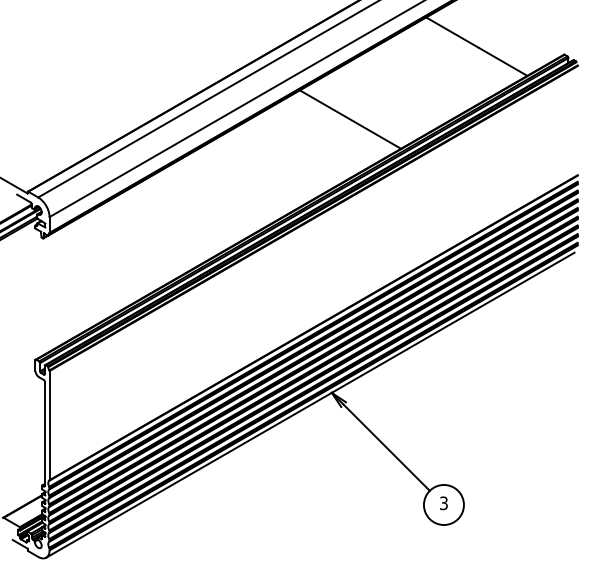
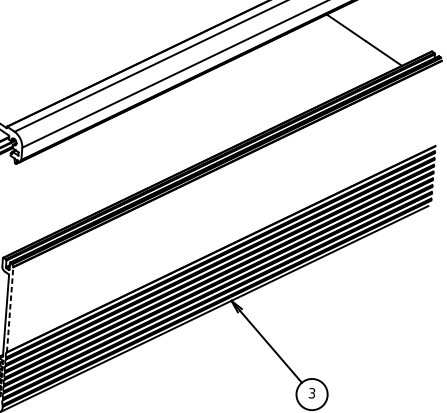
line: (350, 119) -> (261, 89), removed
line: (49, 425) -> (10, 309), solid -> dashed

